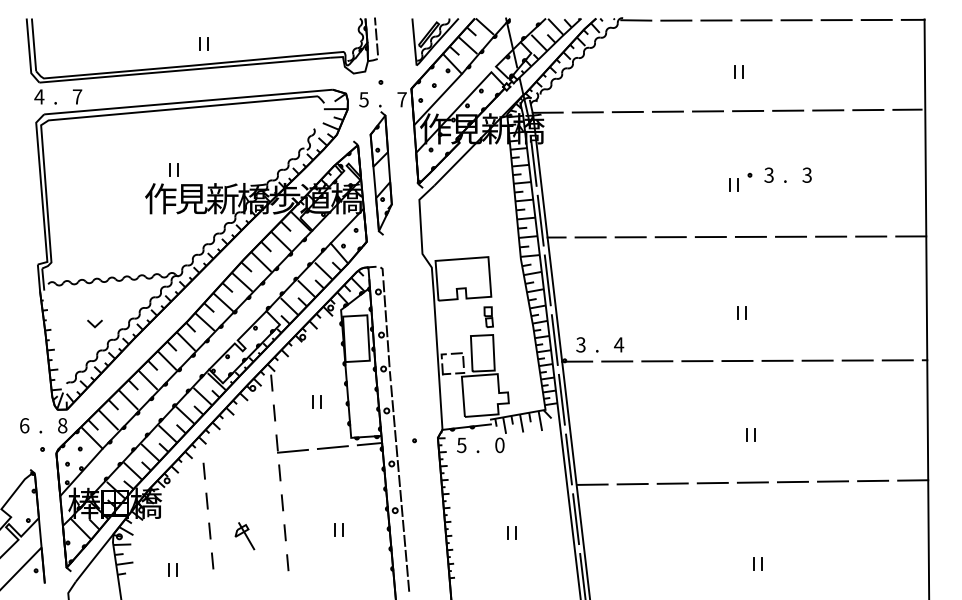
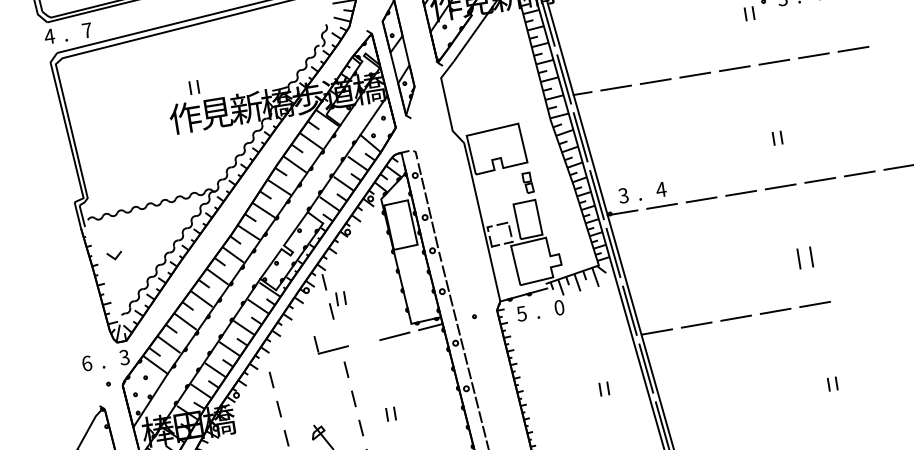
line: (871, 236) -> (893, 42), removed
line: (93, 324) -> (113, 256), moved
part: (316, 401) -> (340, 298), moved
text: (62, 425) -> (124, 357), 8 -> 3
part: (750, 434) -> (805, 257), size x1.6
part: (291, 450) -> (331, 349), moved
line: (792, 481) -> (854, 297), removed
line: (833, 481) -> (894, 290), removed
part: (338, 529) -> (390, 413), moved
part: (511, 532) -> (603, 388), moved

